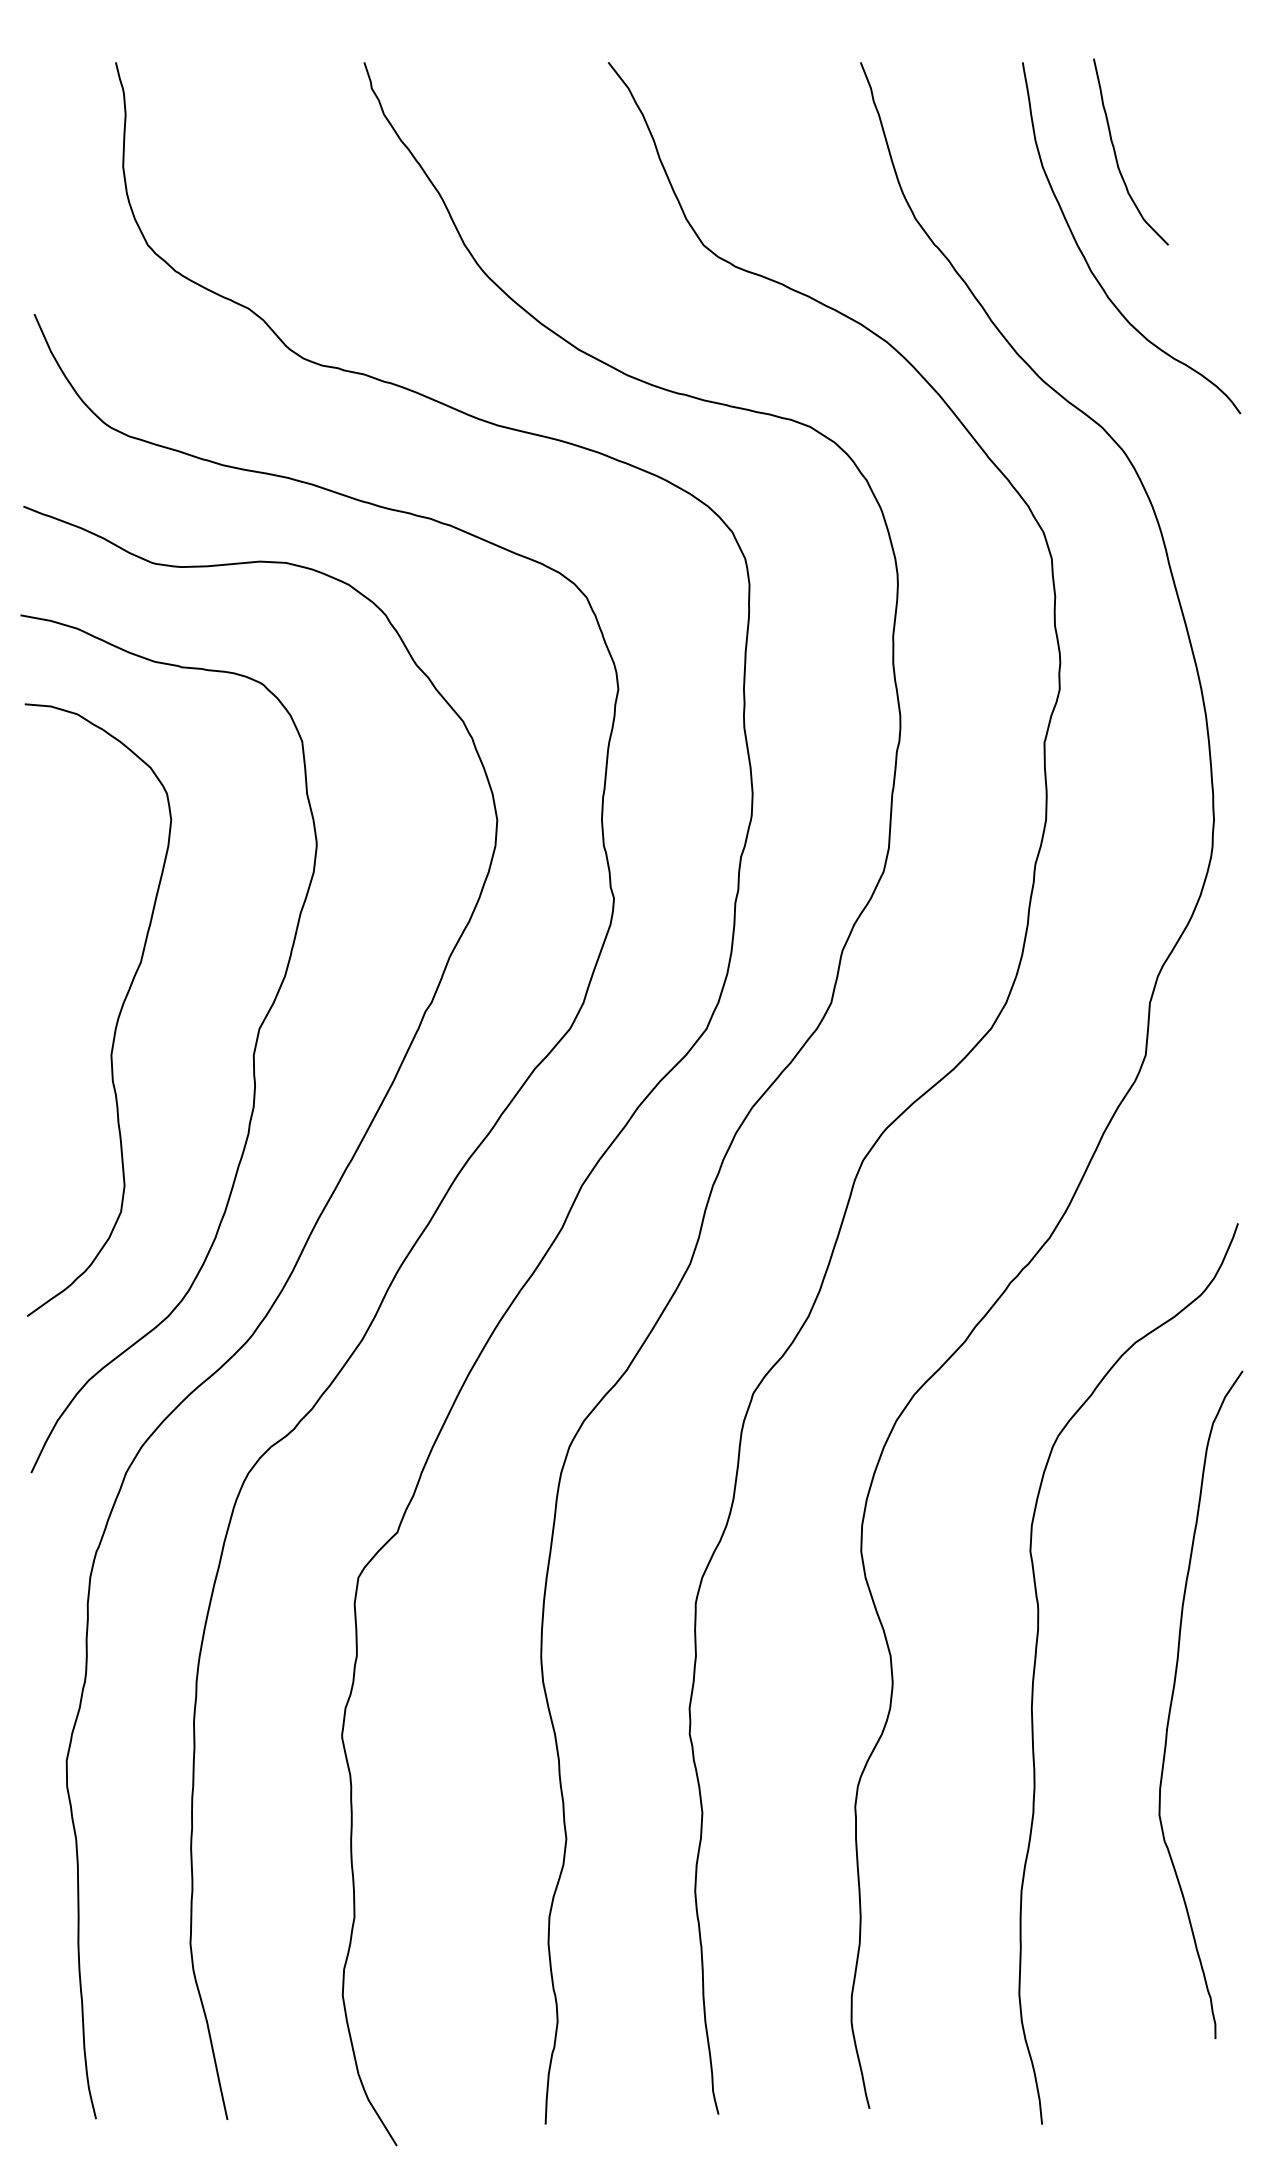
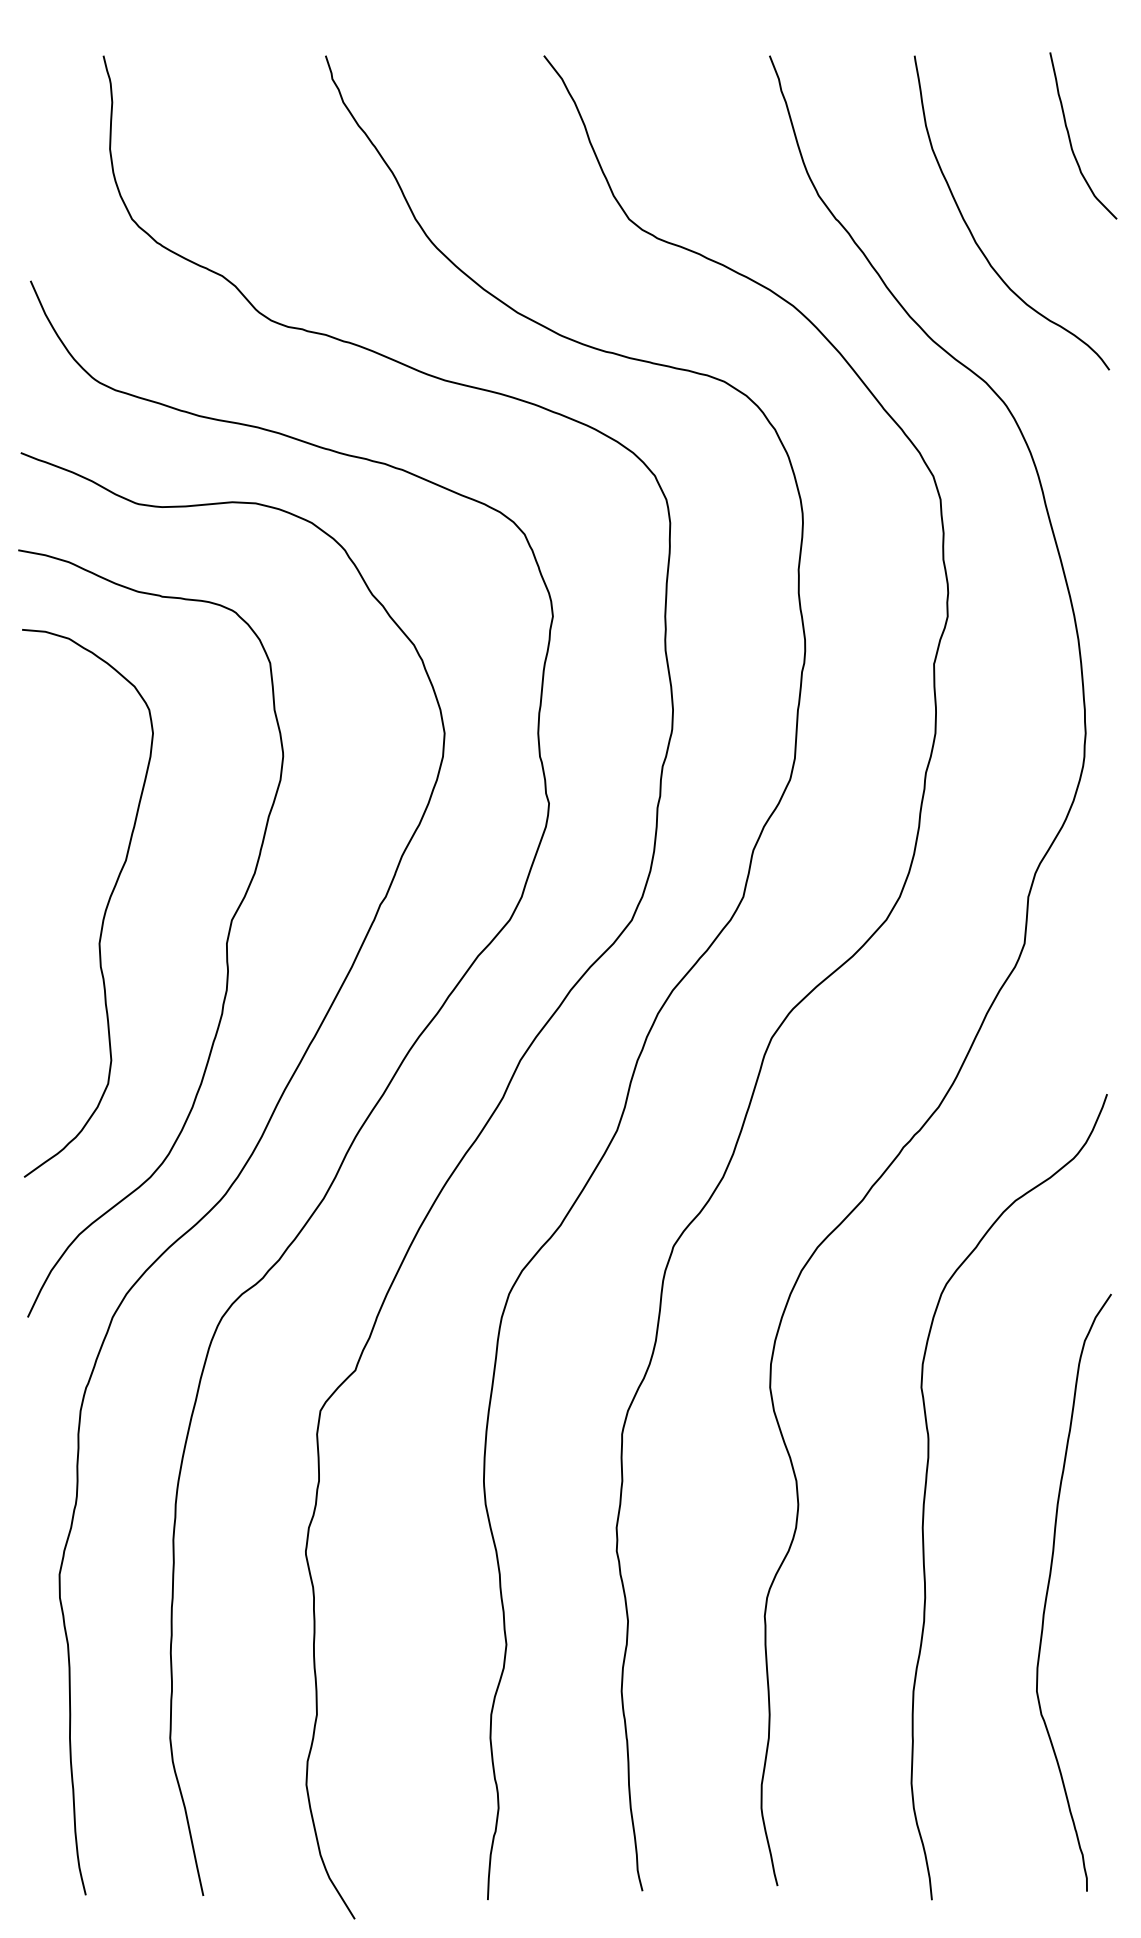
curve: (1116, 153) -> (1070, 137), moved
curve: (1173, 1697) -> (1049, 1586), moved

